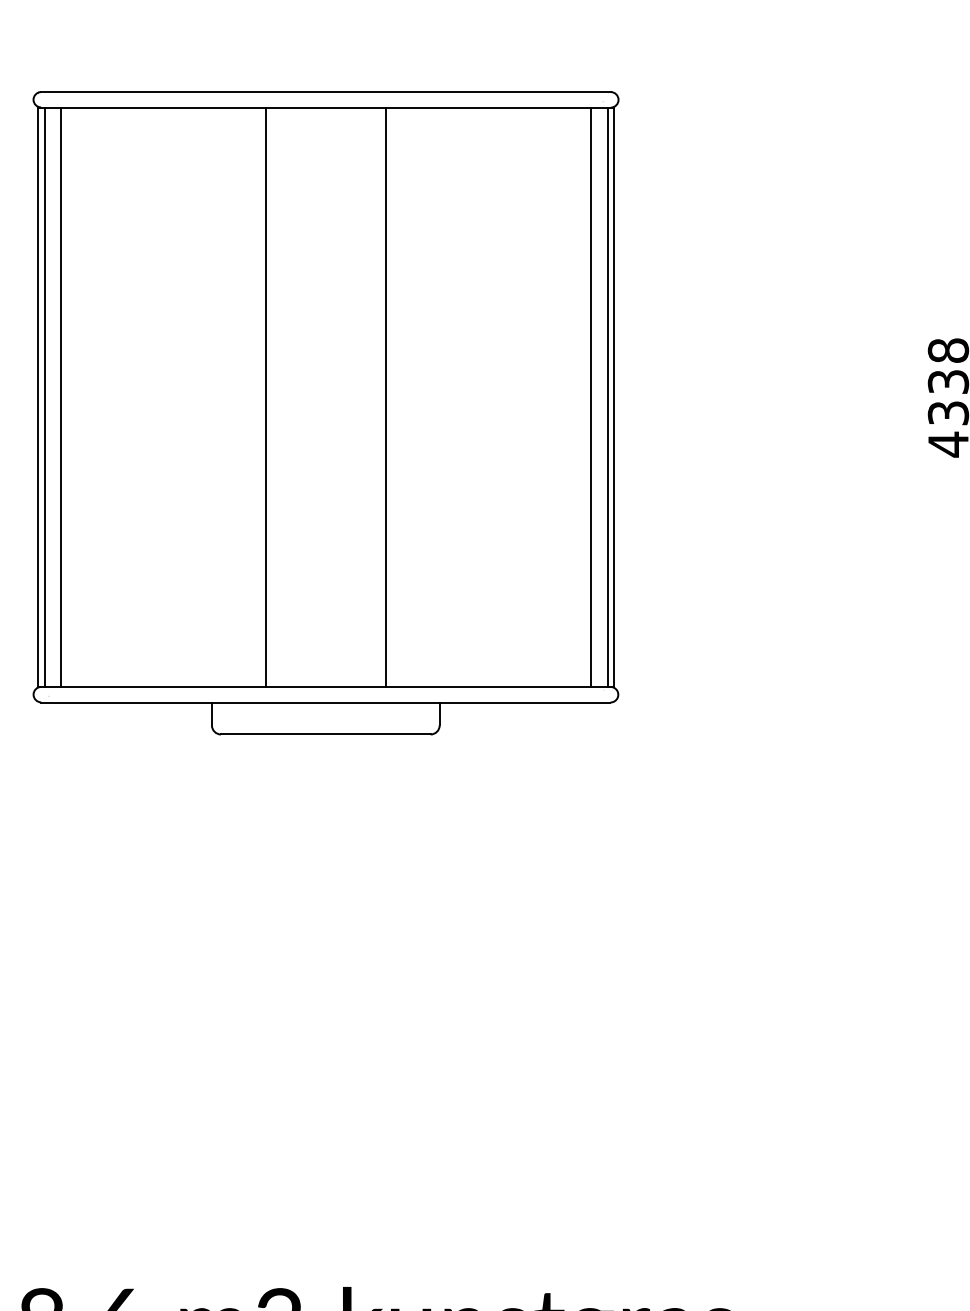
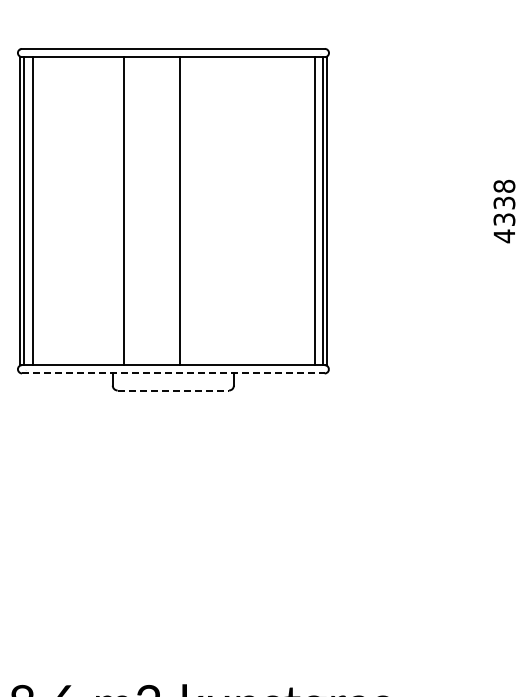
line: (265, 397) -> (123, 211), moved
line: (386, 397) -> (179, 211), moved
line: (326, 702) -> (173, 373), solid -> dashed
line: (326, 734) -> (173, 390), solid -> dashed

